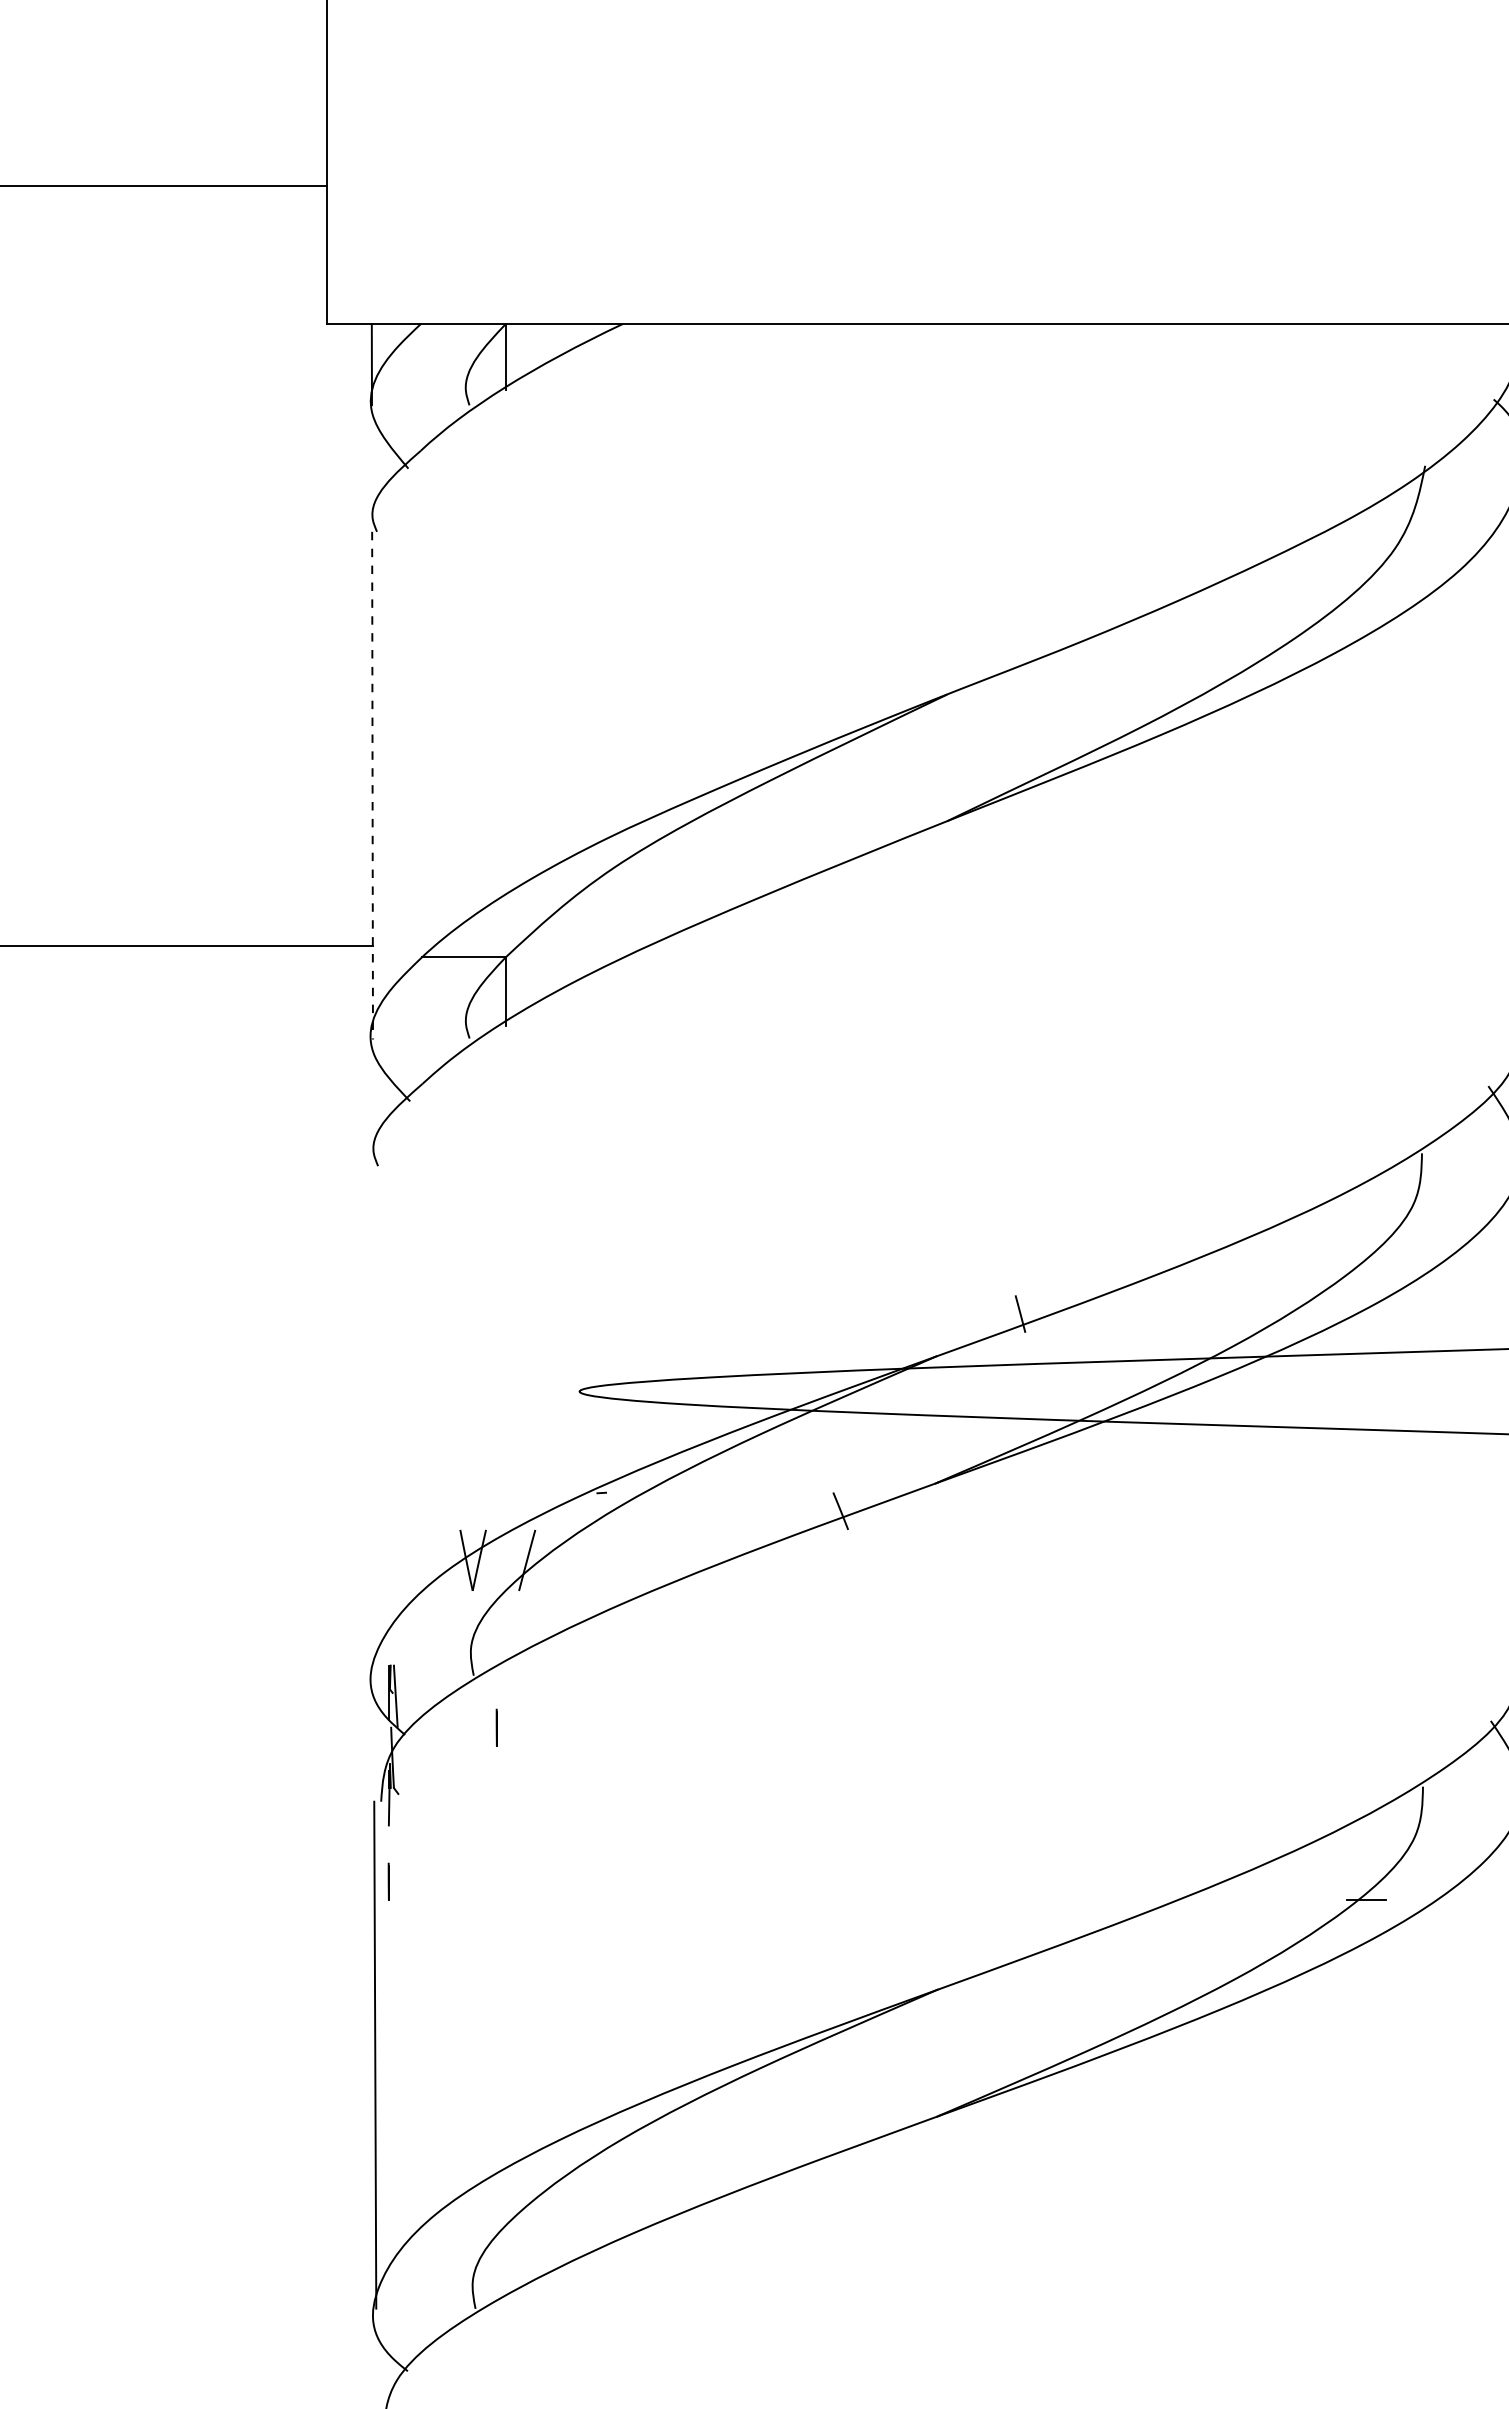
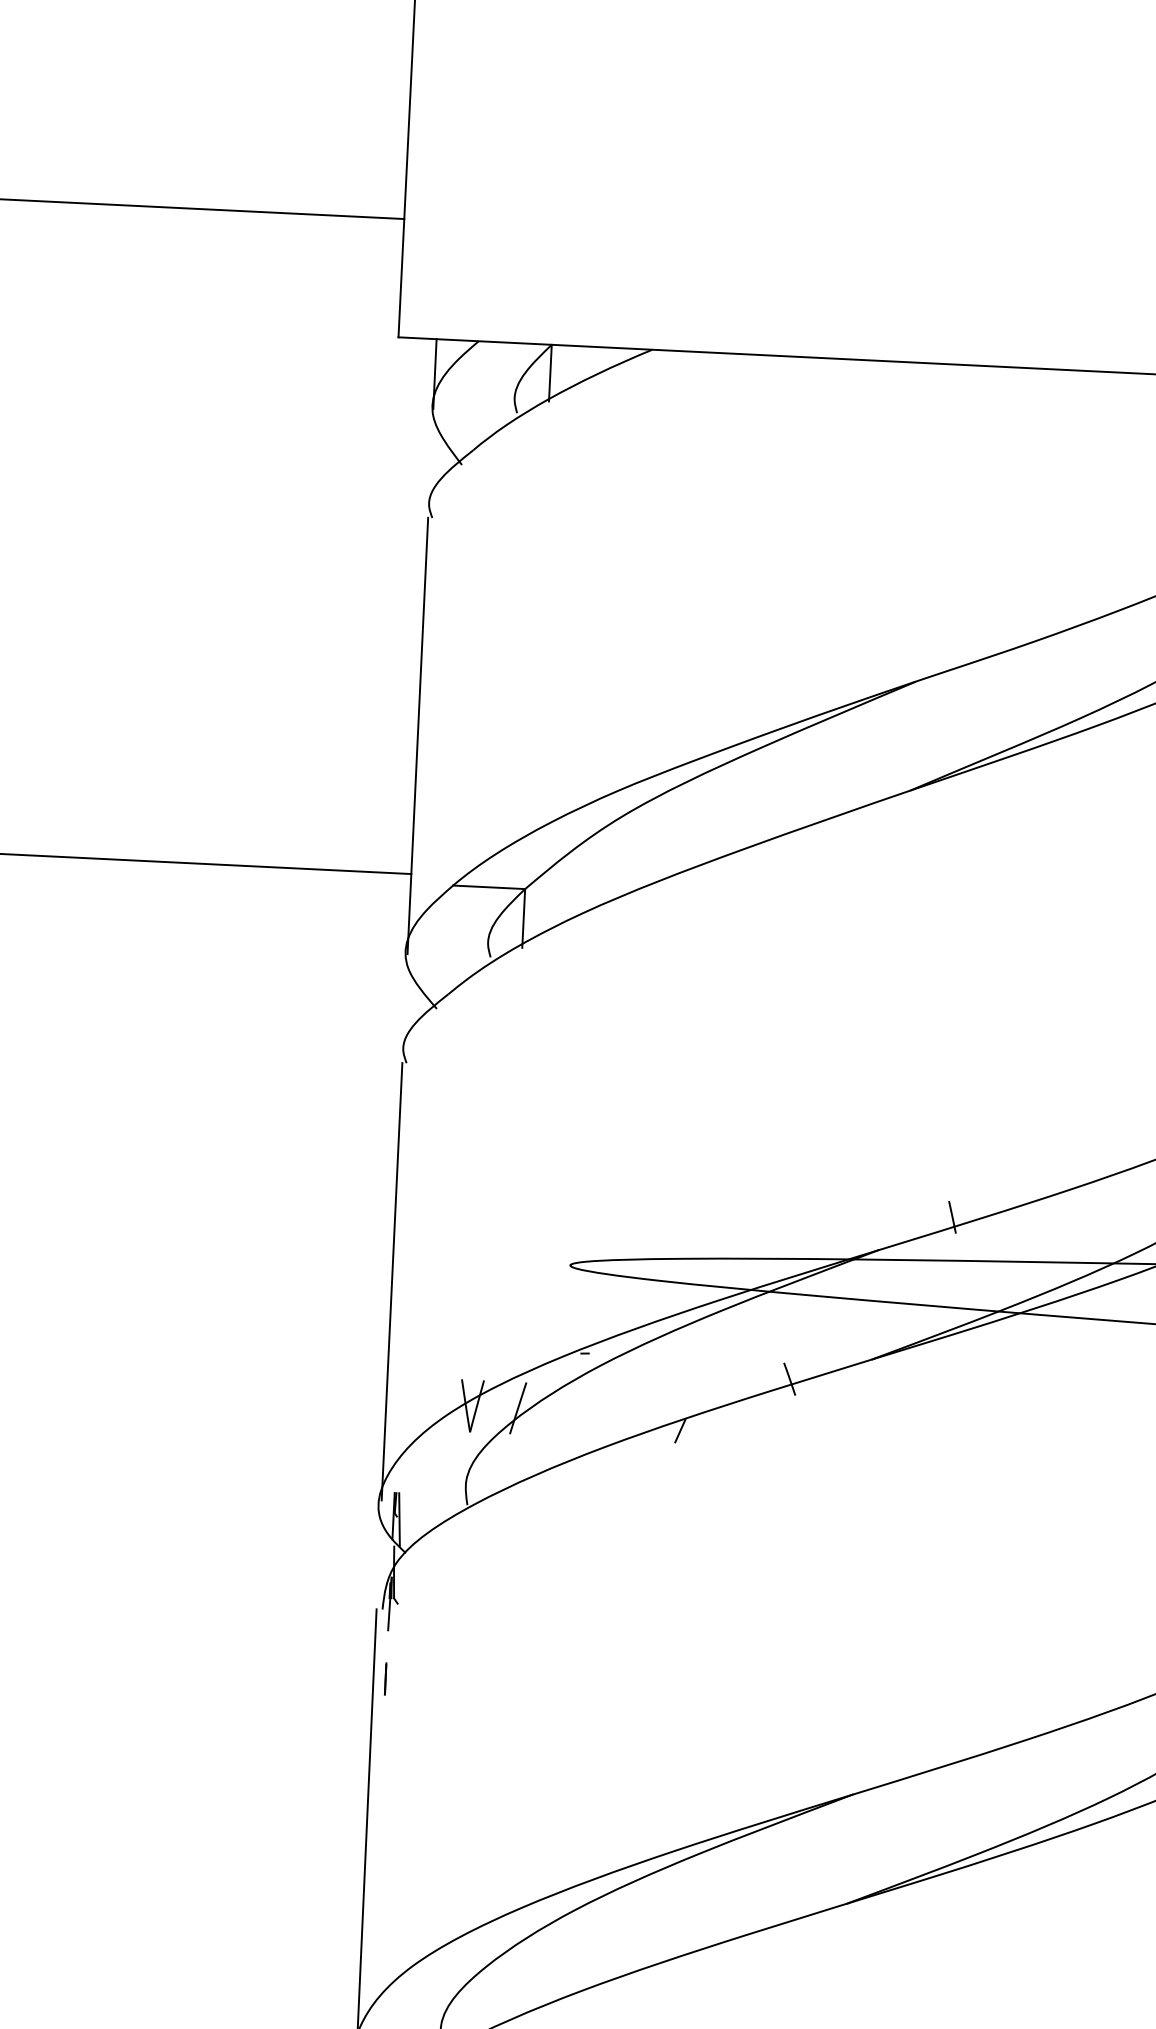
line: (372, 785) -> (417, 735), dashed -> solid
line: (373, 1420) -> (391, 1281), added
line: (716, 1577) -> (680, 1430), added
line: (496, 1727) -> (484, 1550), removed

